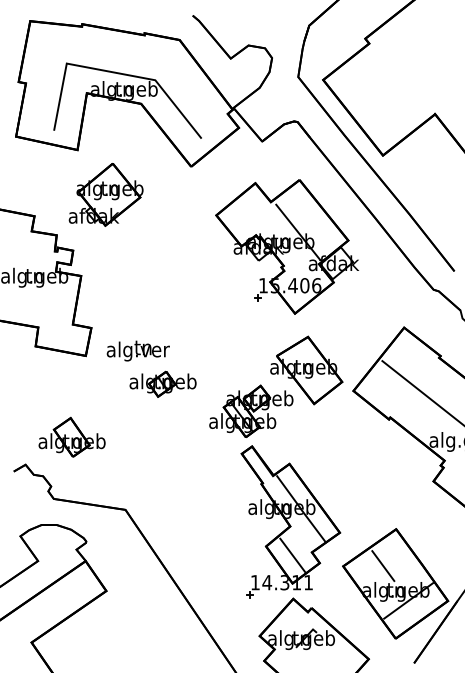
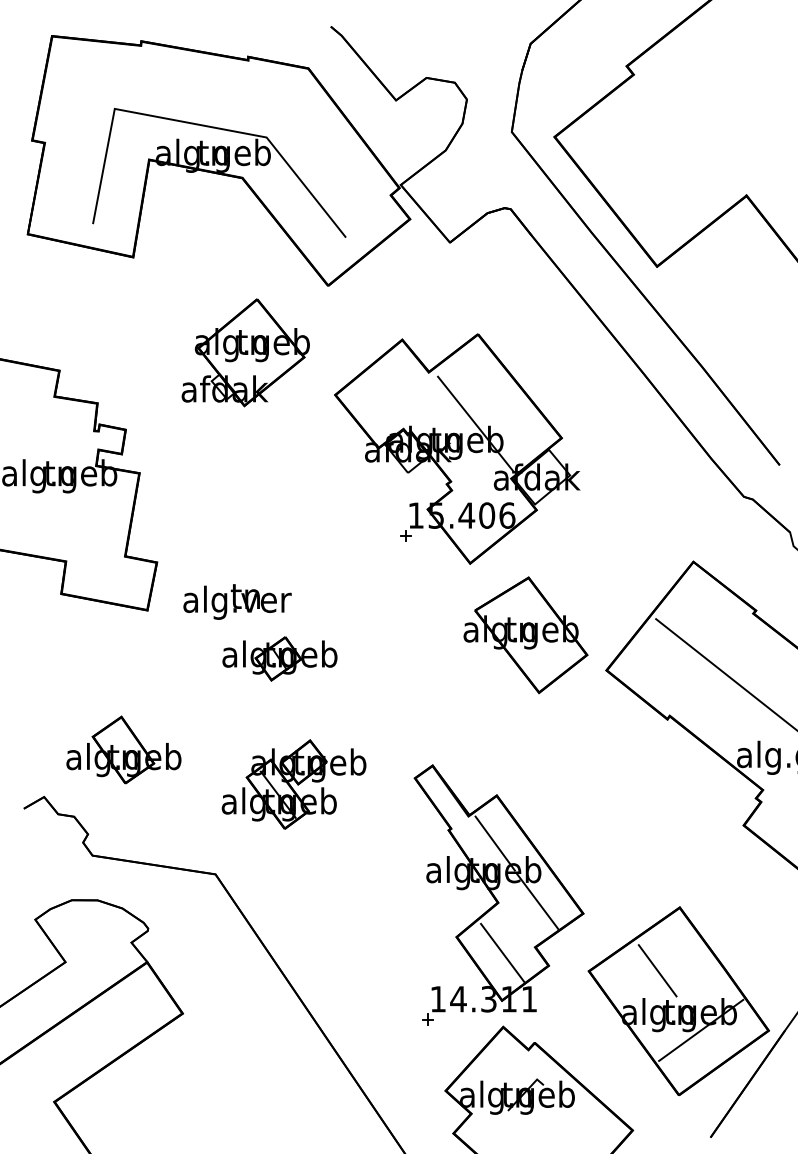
part: (105, 194) -> (244, 352), moved
part: (287, 246) -> (457, 448), moved
part: (251, 410) -> (294, 782), moved

